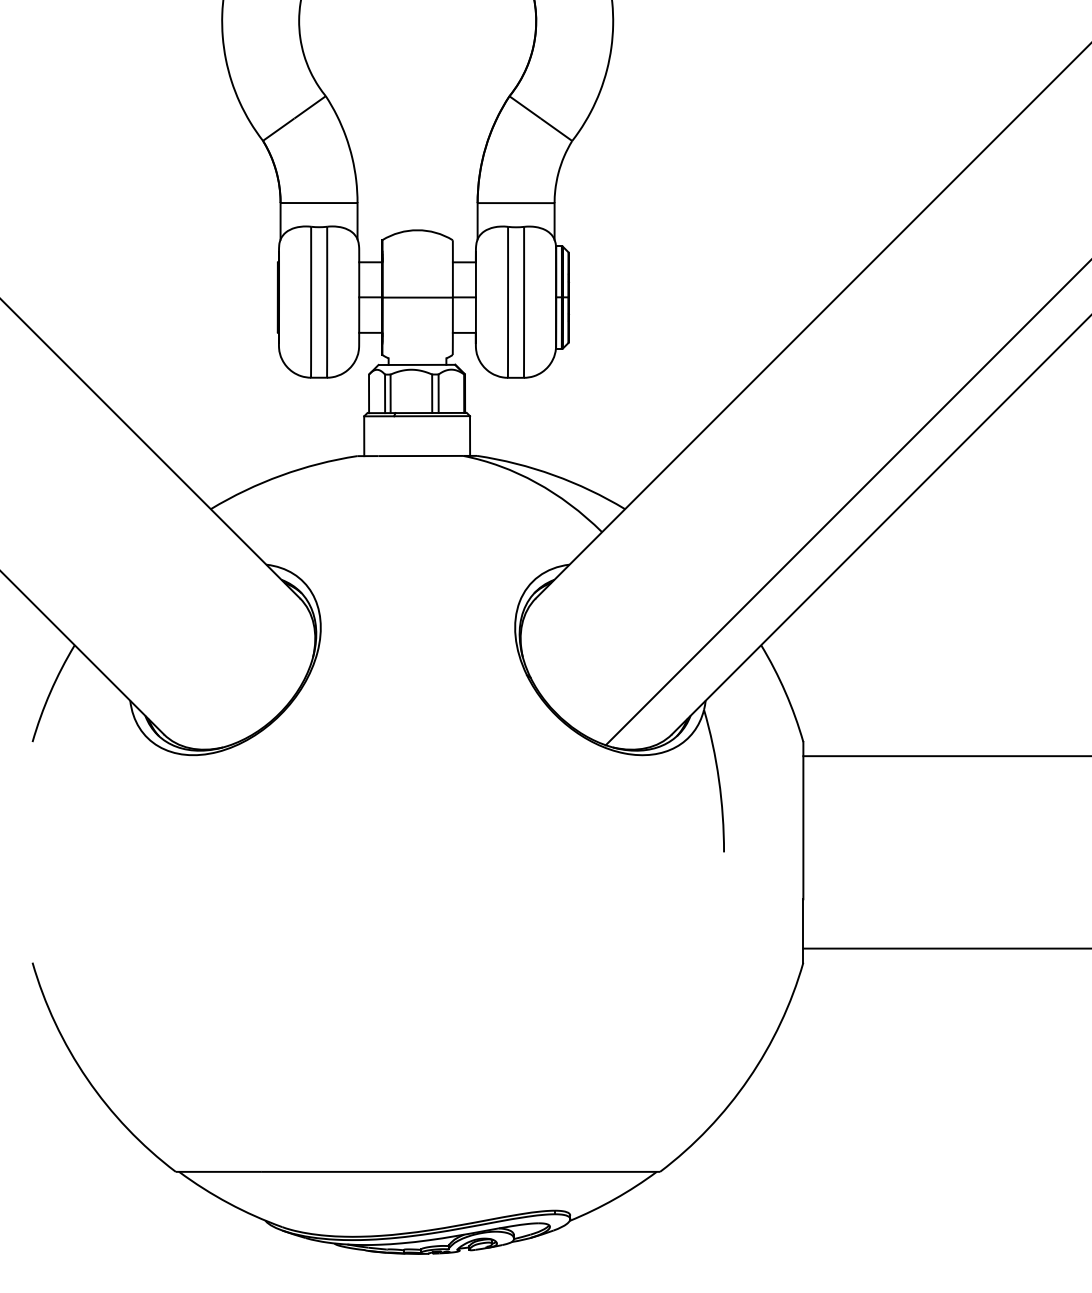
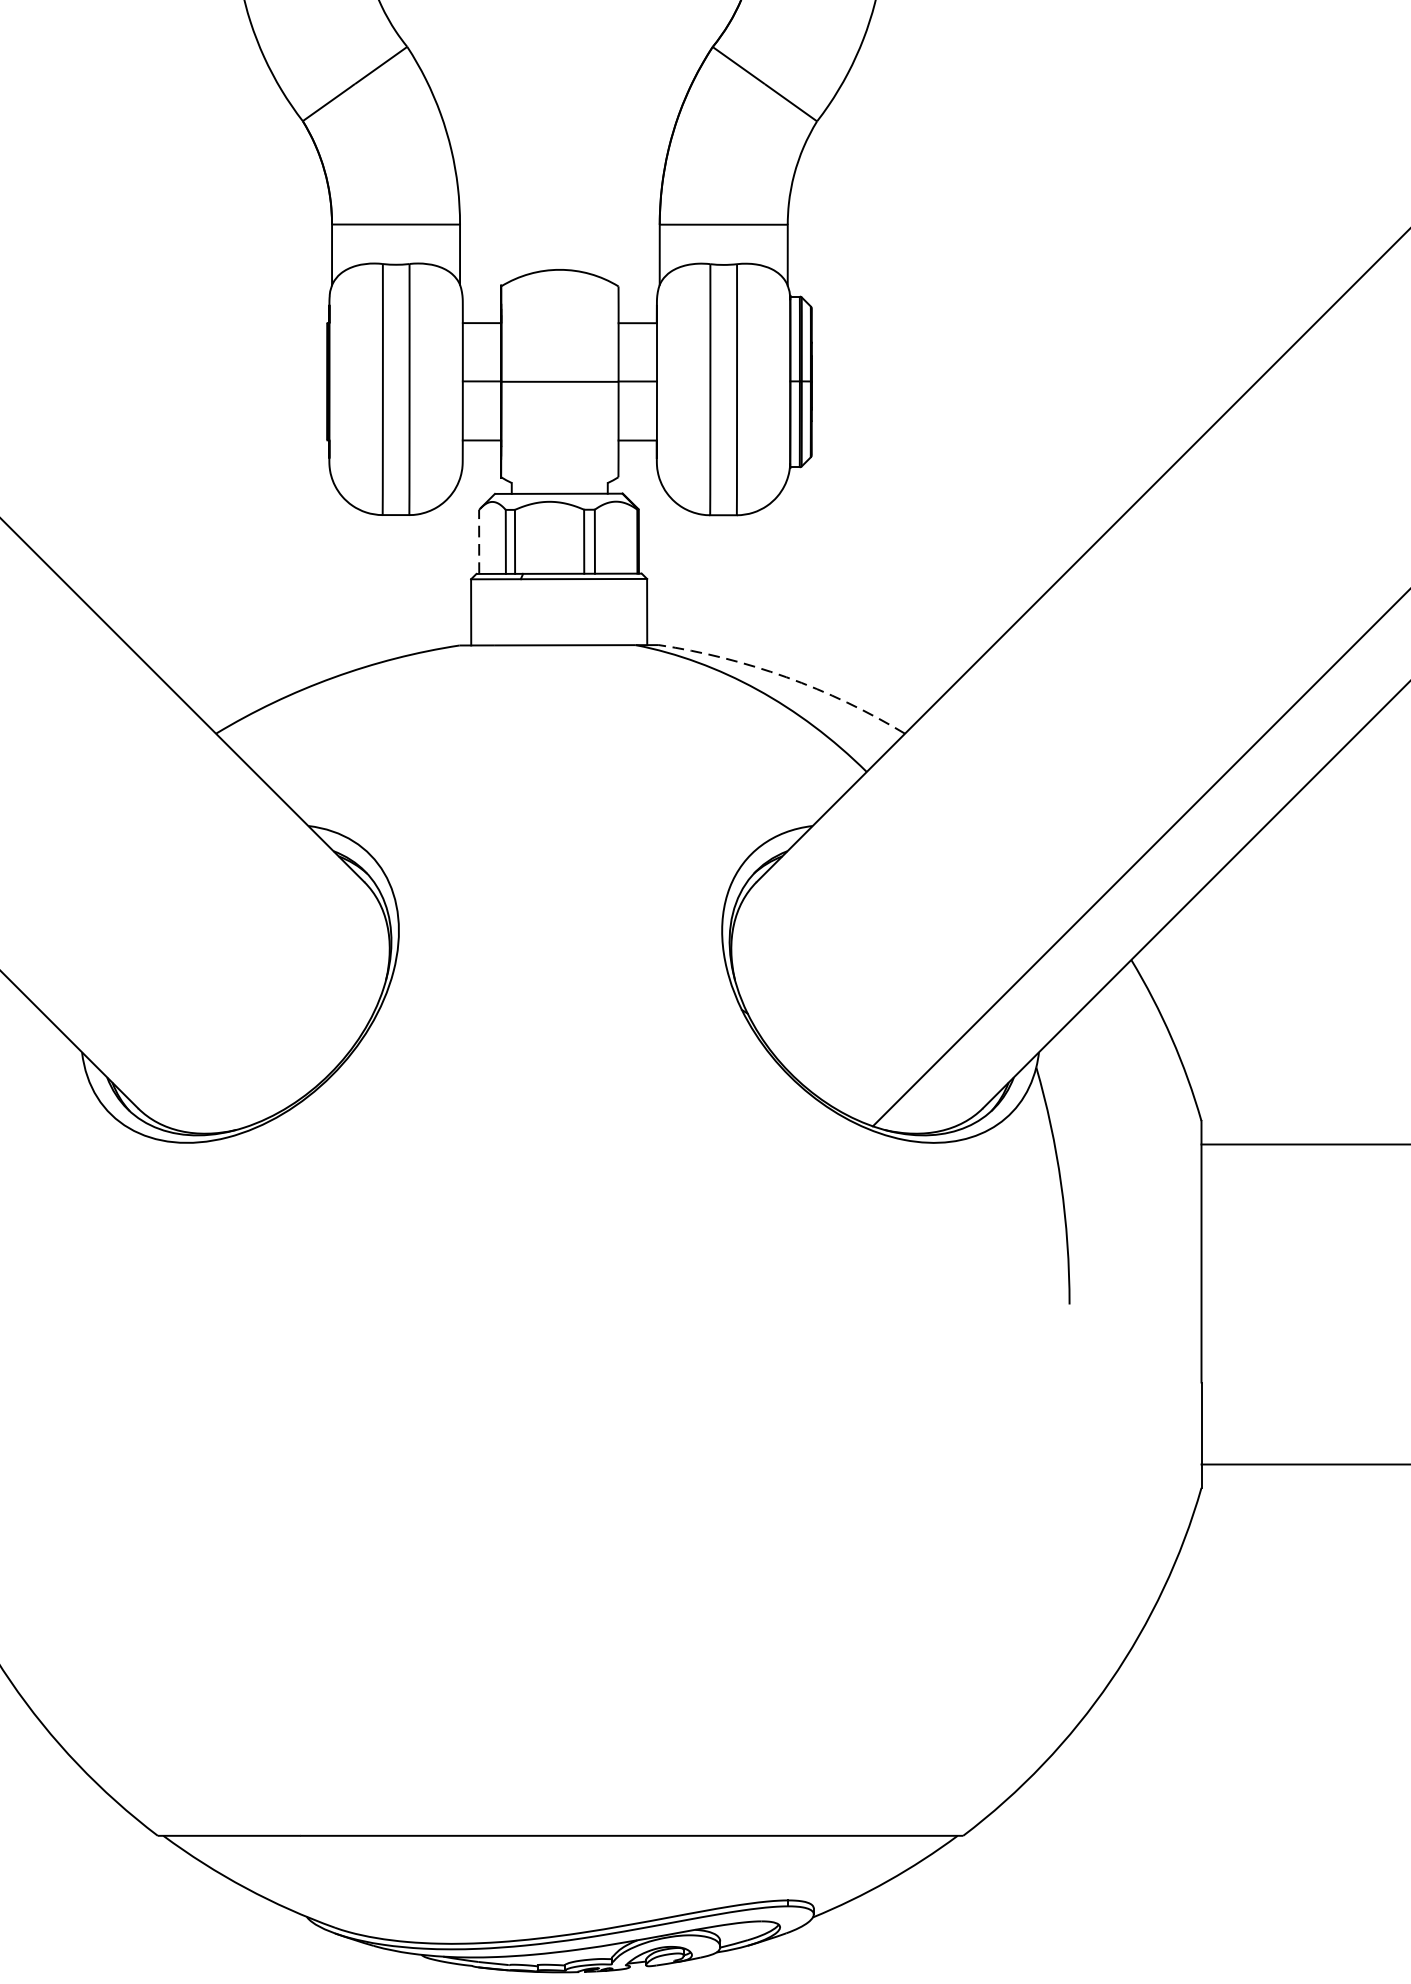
line: (369, 393) -> (479, 541), solid -> dashed
arc: (553, 475) -> (785, 677), solid -> dashed

